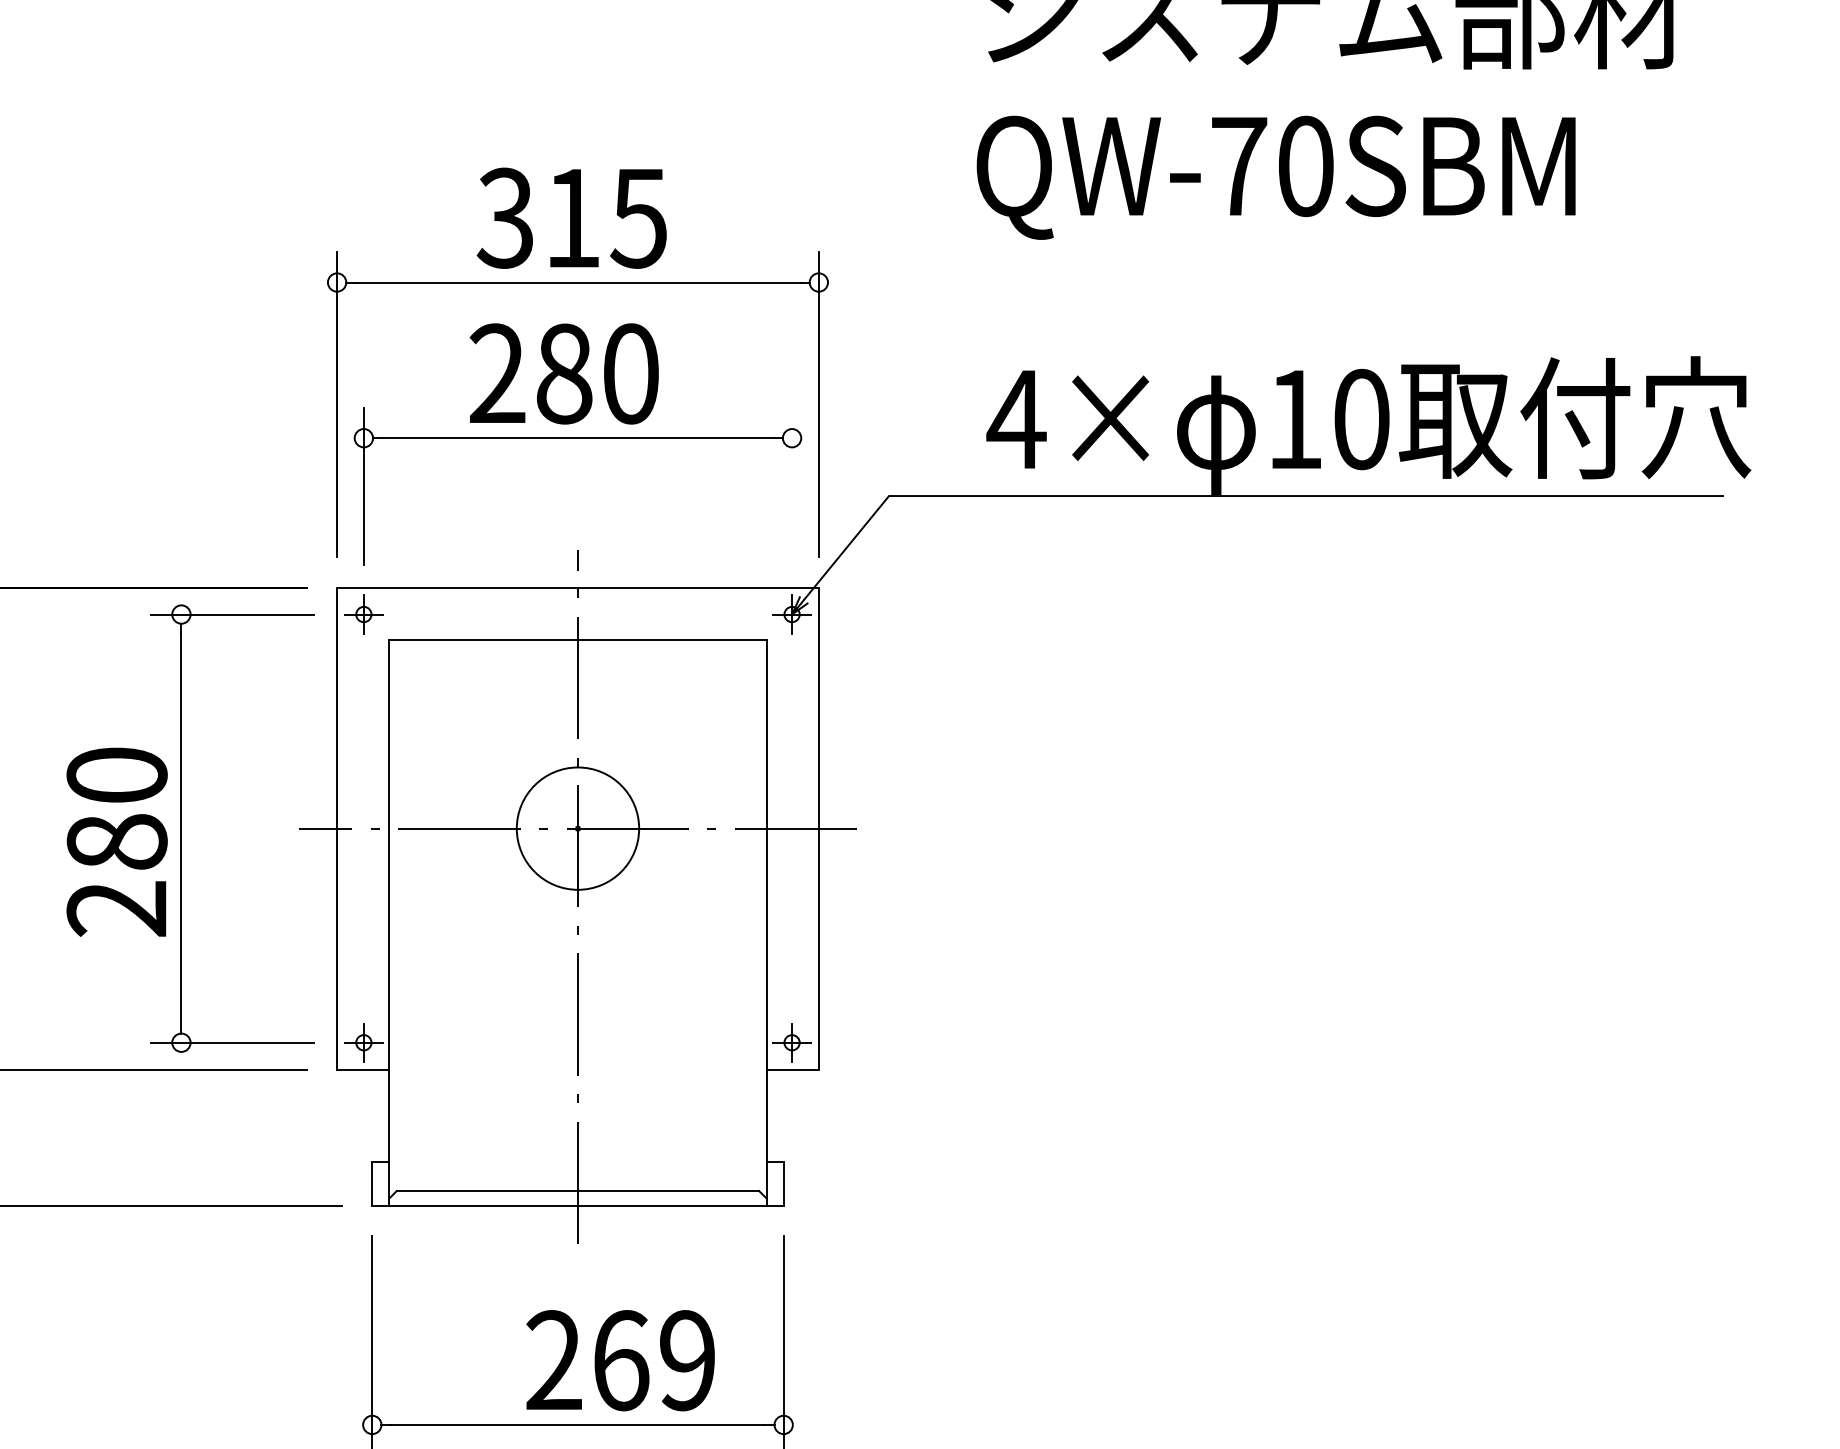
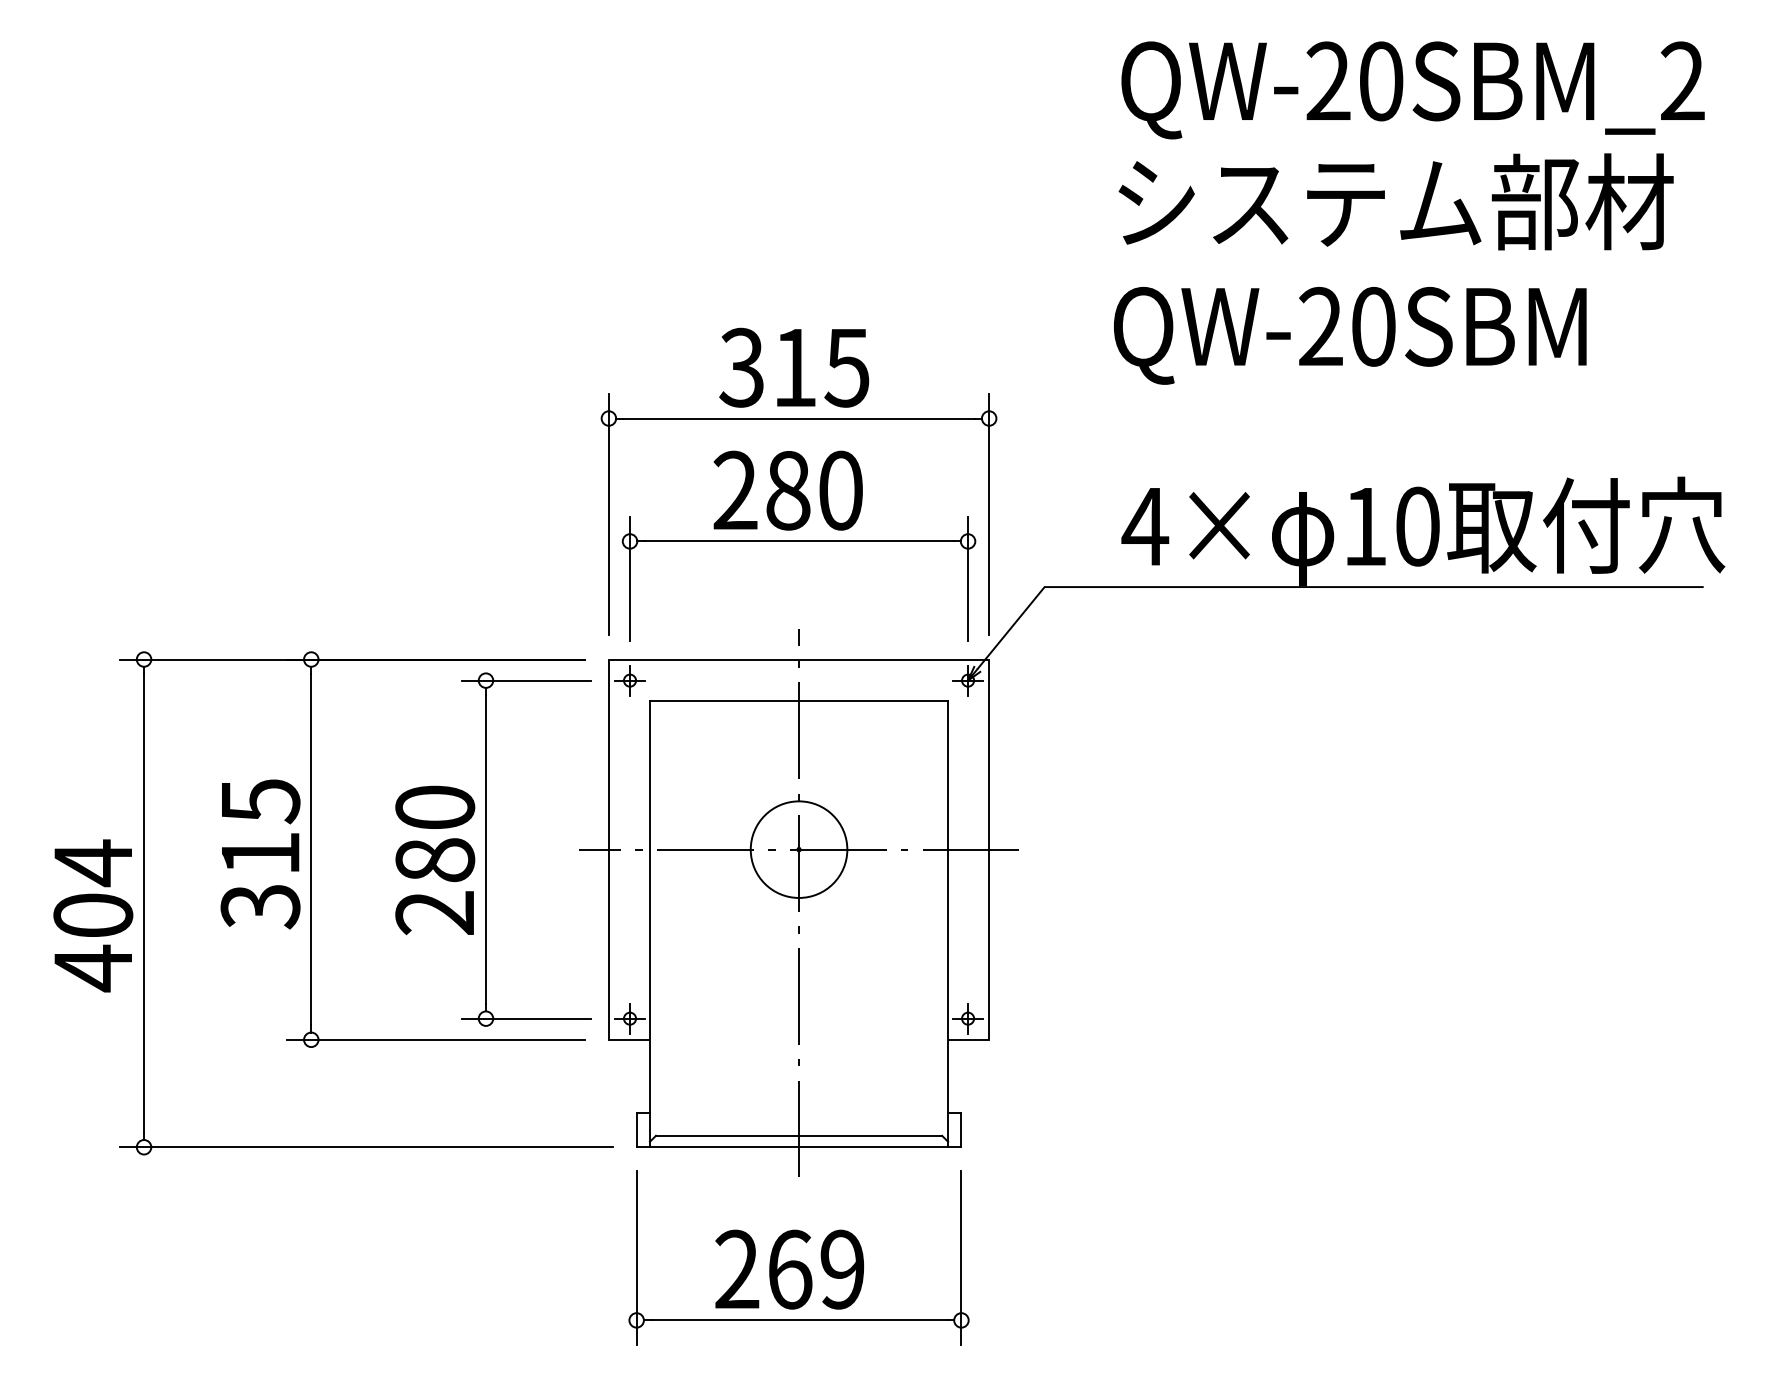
text: (1239, 164) -> (1321, 325), QW-70SBM -> QW-20SBM
line: (792, 486) -> (968, 579), added
text: (620, 1360) -> (789, 1269), moved

